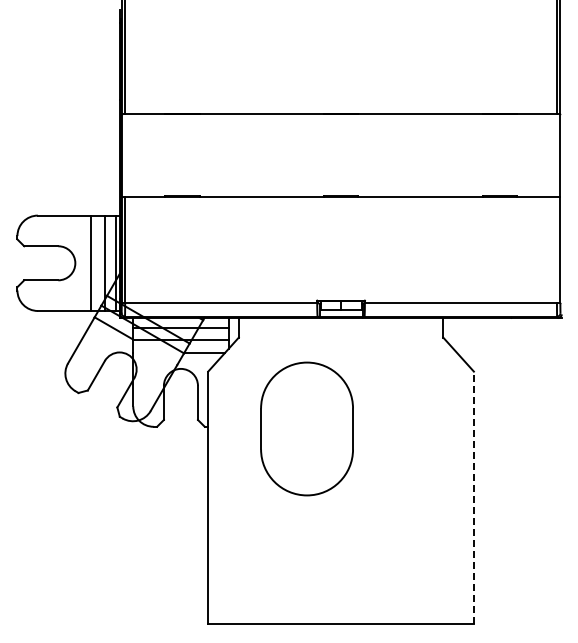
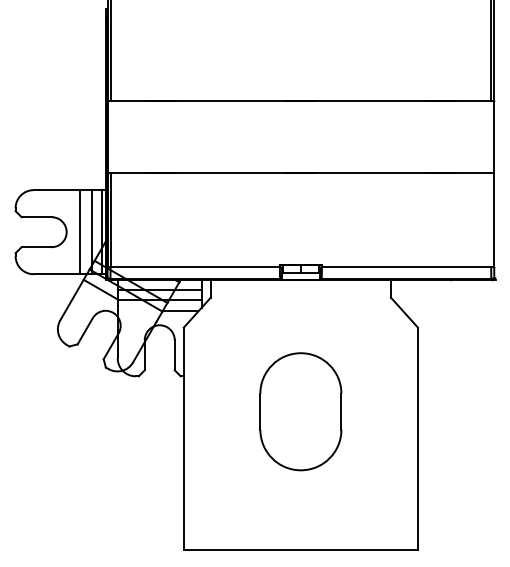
part: (306, 428) -> (300, 411), moved
line: (473, 497) -> (417, 438), dashed -> solid

